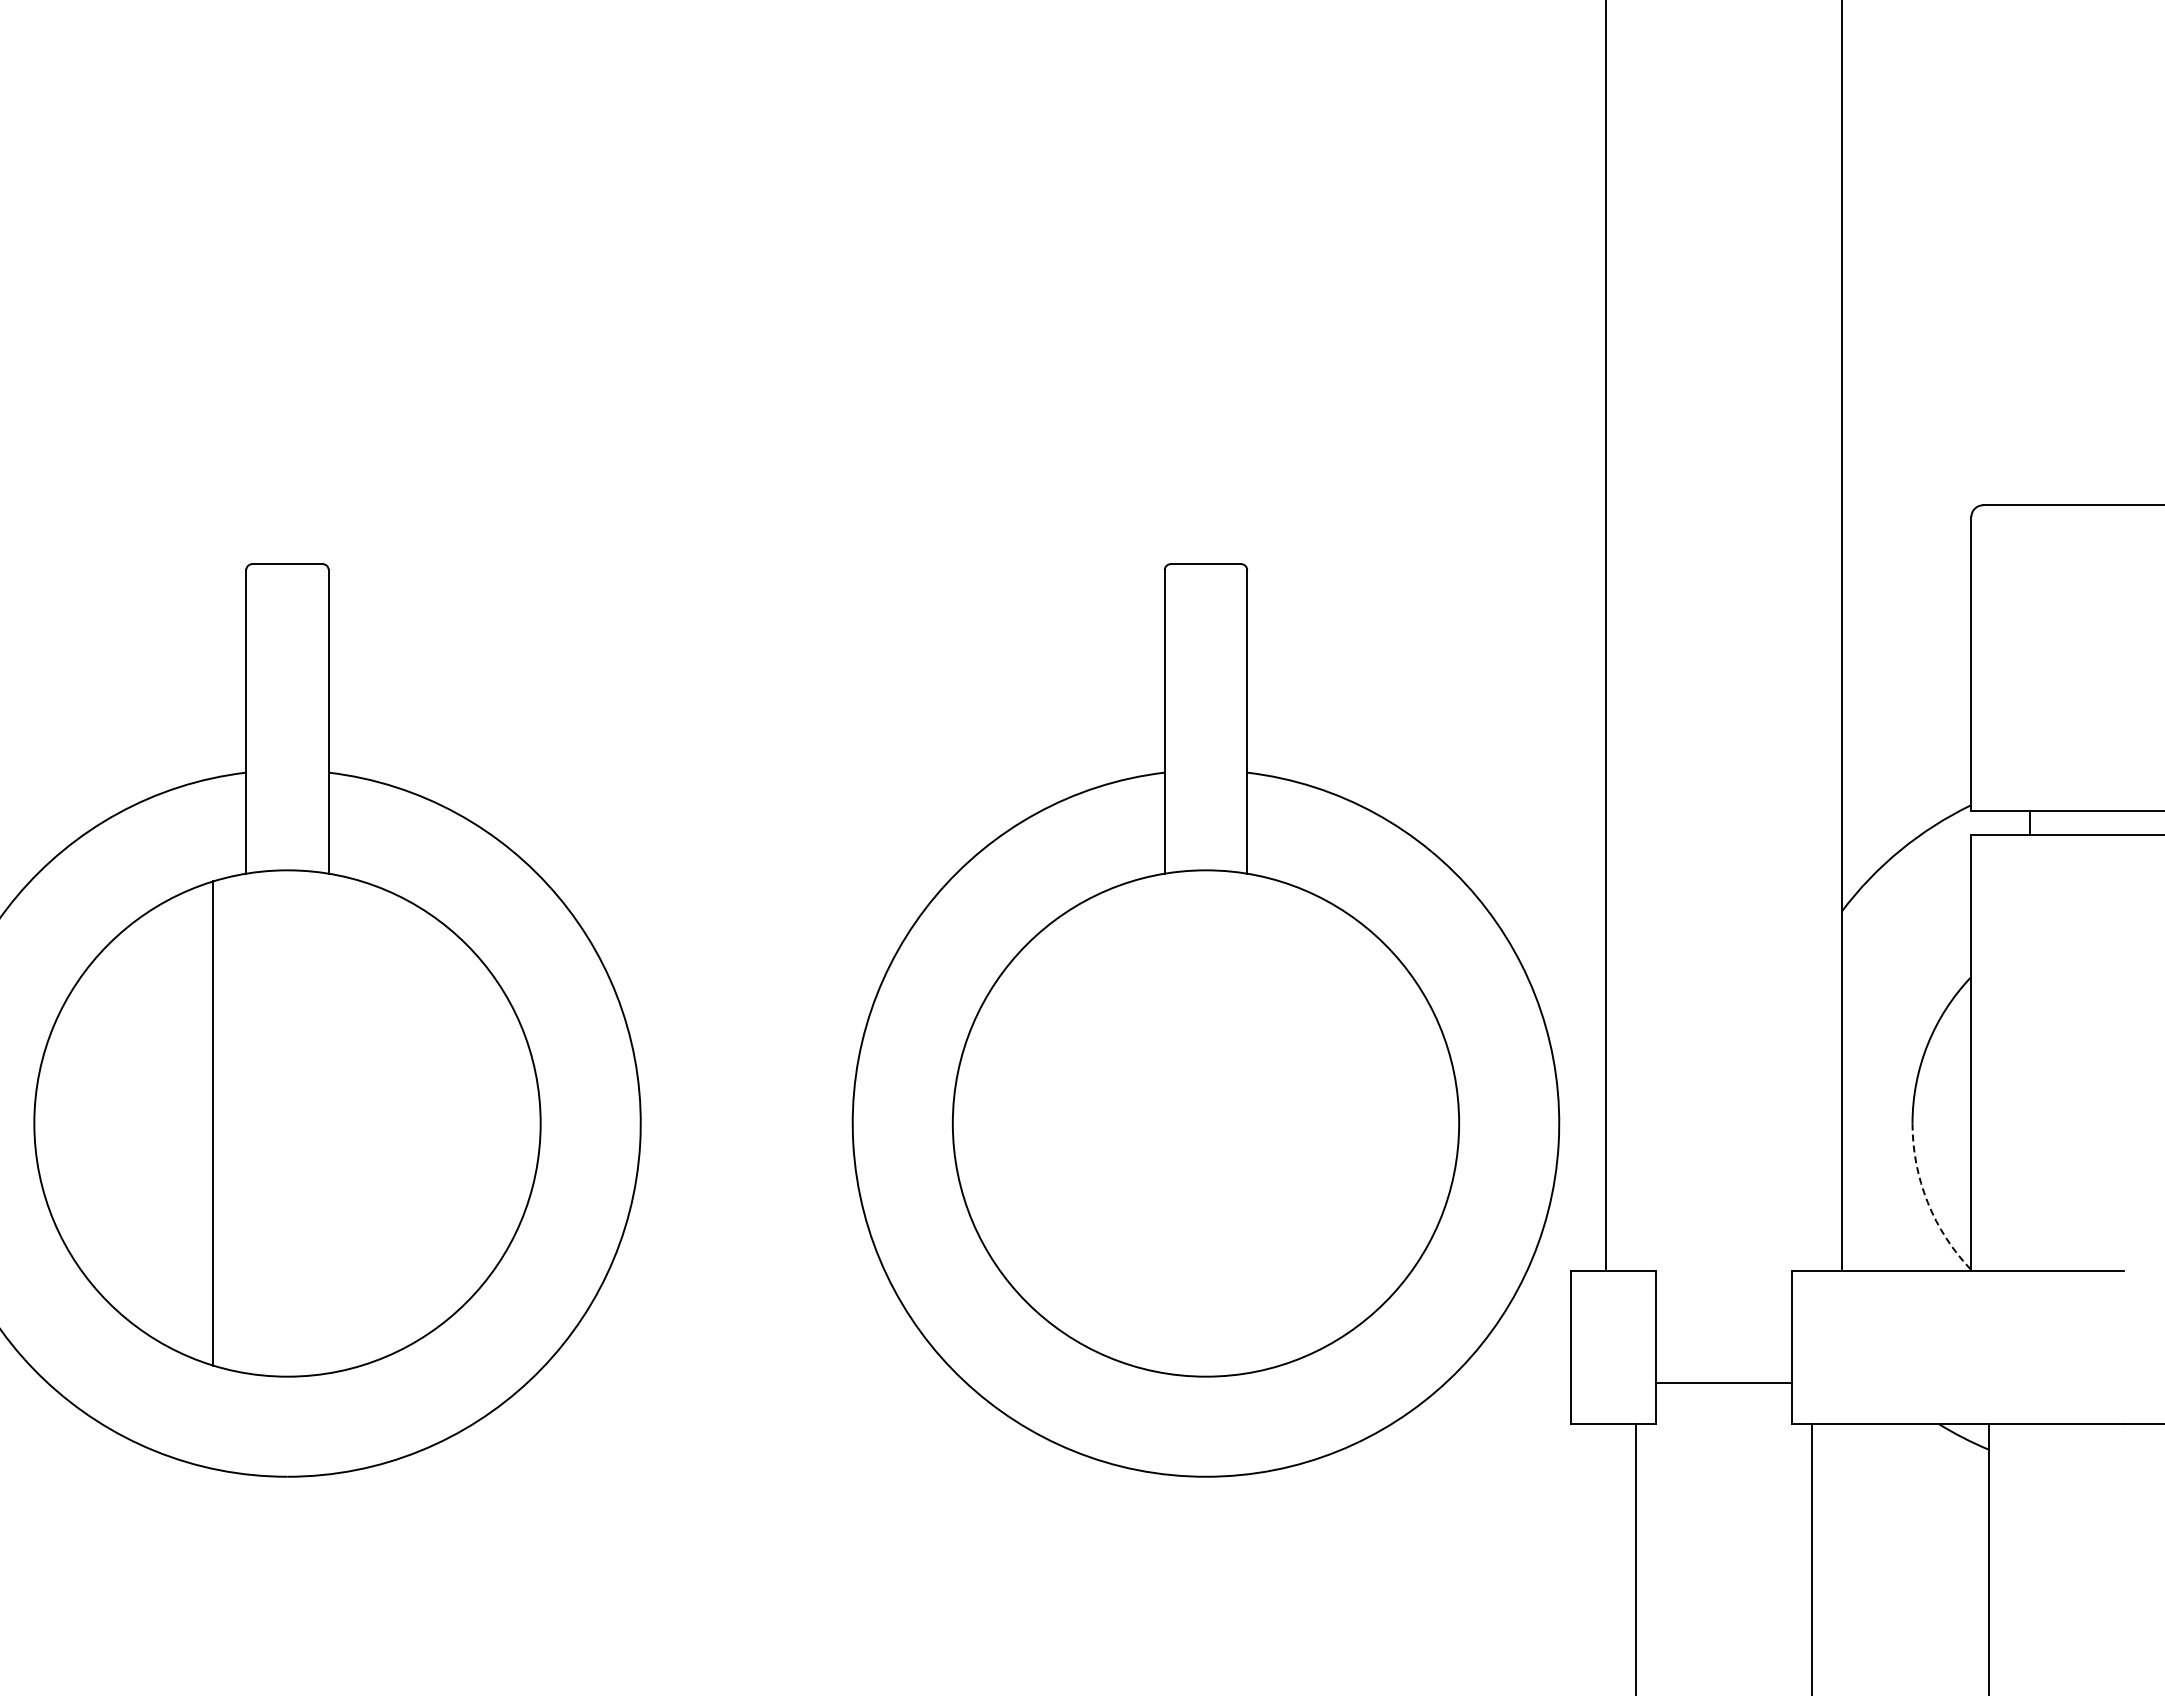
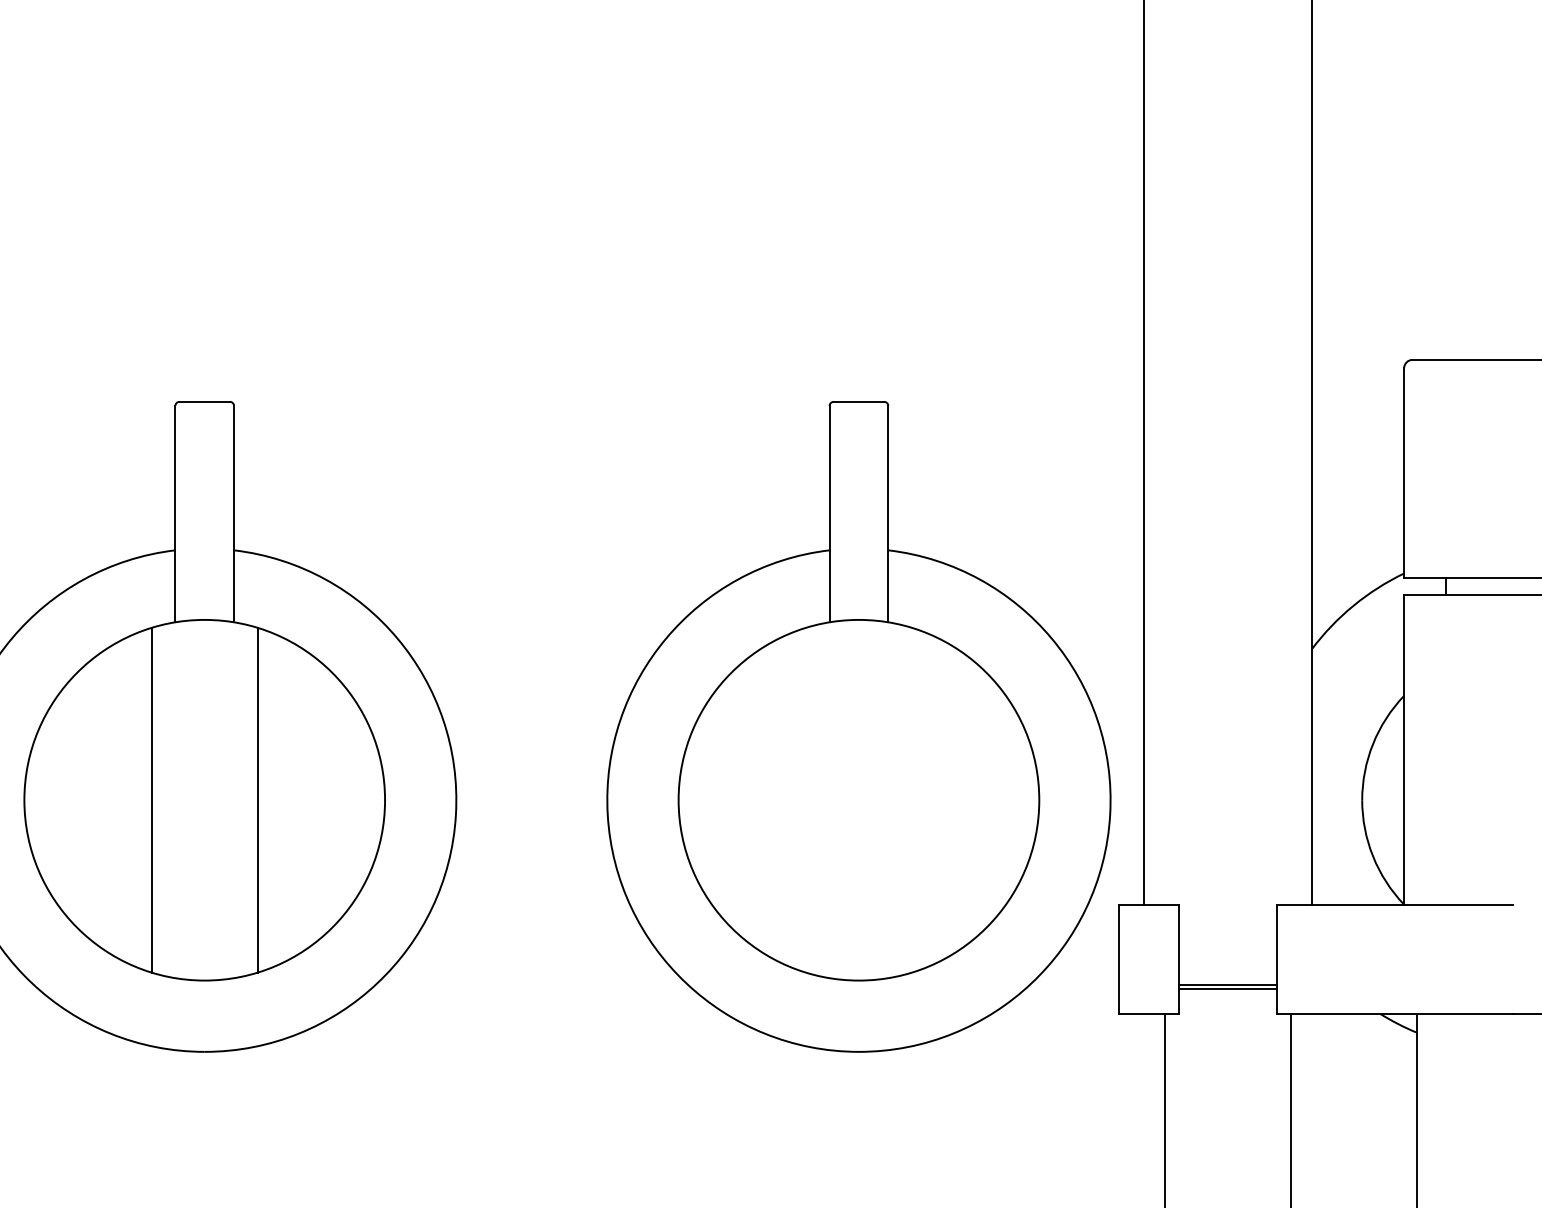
line: (361, 1123) -> (257, 800), added
arc: (1927, 1202) -> (1372, 856), dashed -> solid
line: (1723, 1388) -> (1227, 988), added

